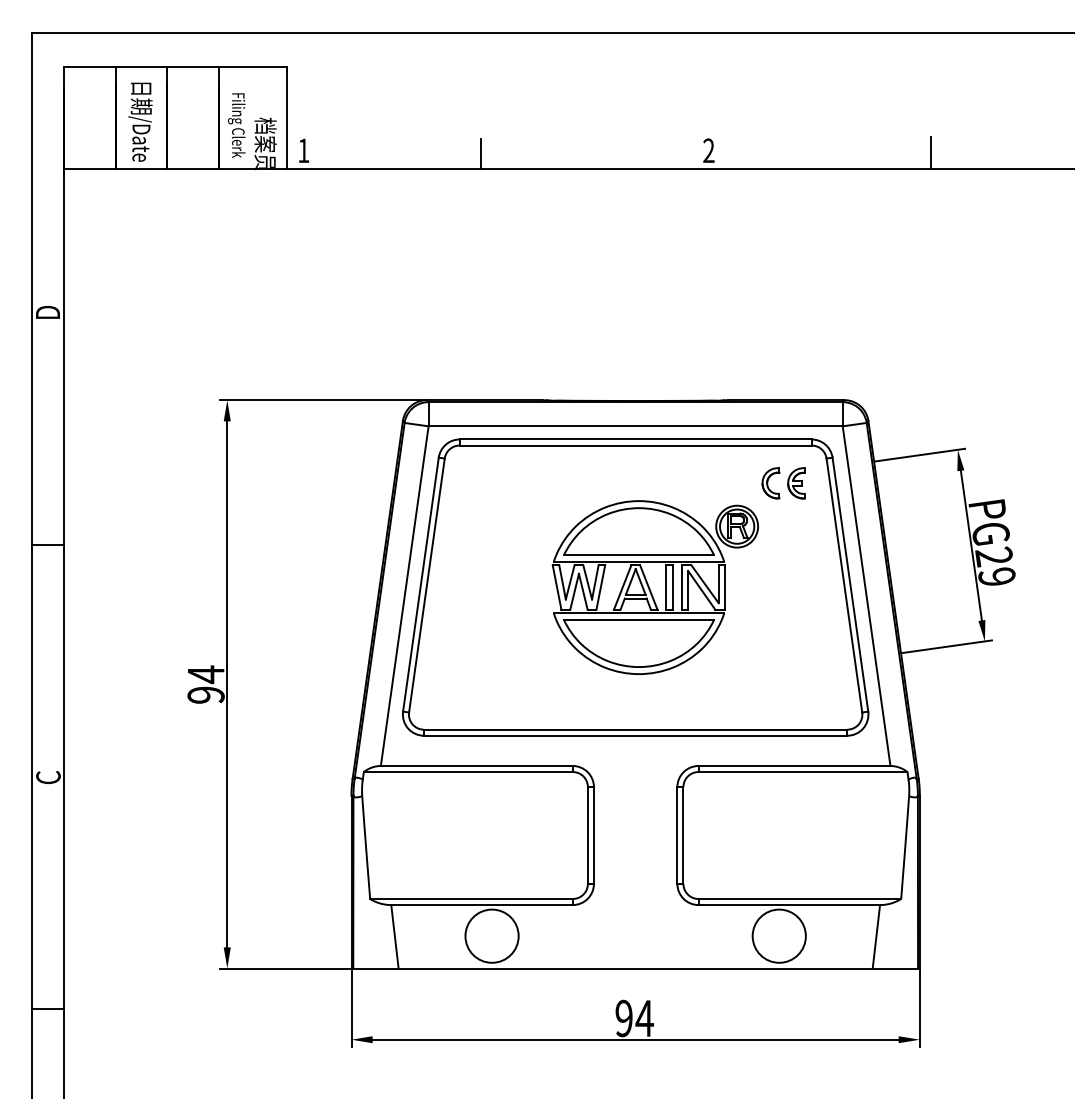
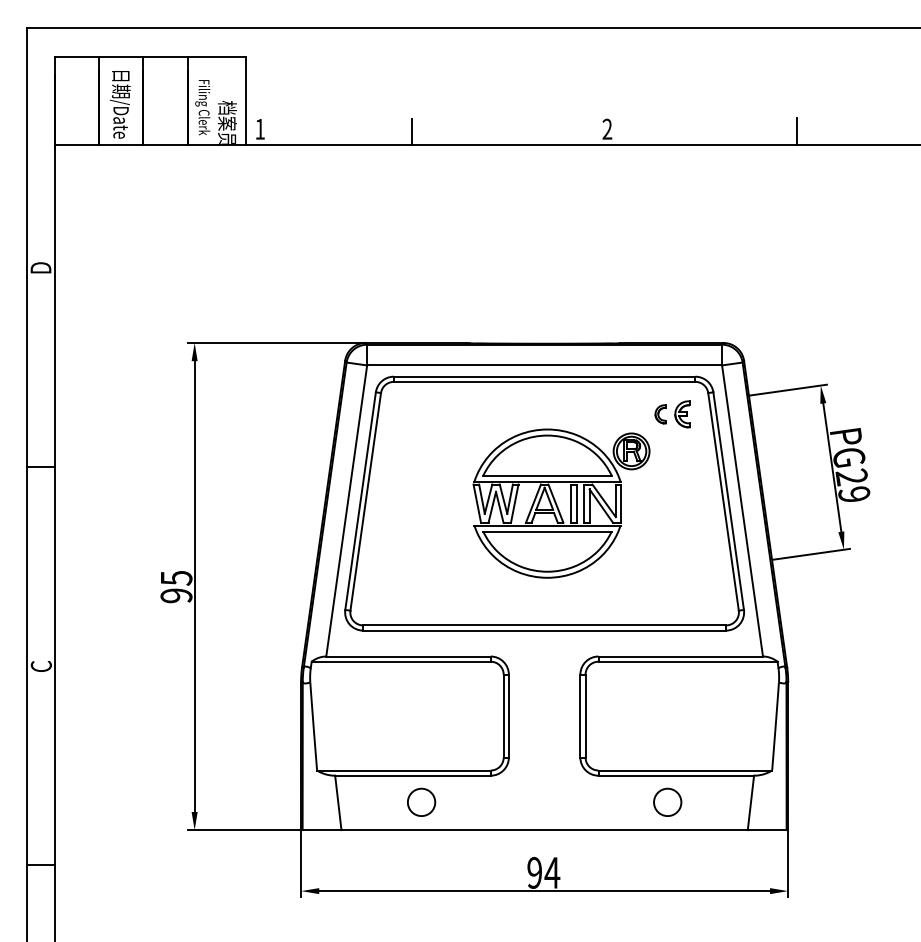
part: (770, 483) -> (660, 414), size x0.7
text: (206, 674) -> (176, 578), 94 -> 95
circle: (491, 935) -> (421, 801), size x0.6
circle: (778, 935) -> (667, 801), size x0.6

